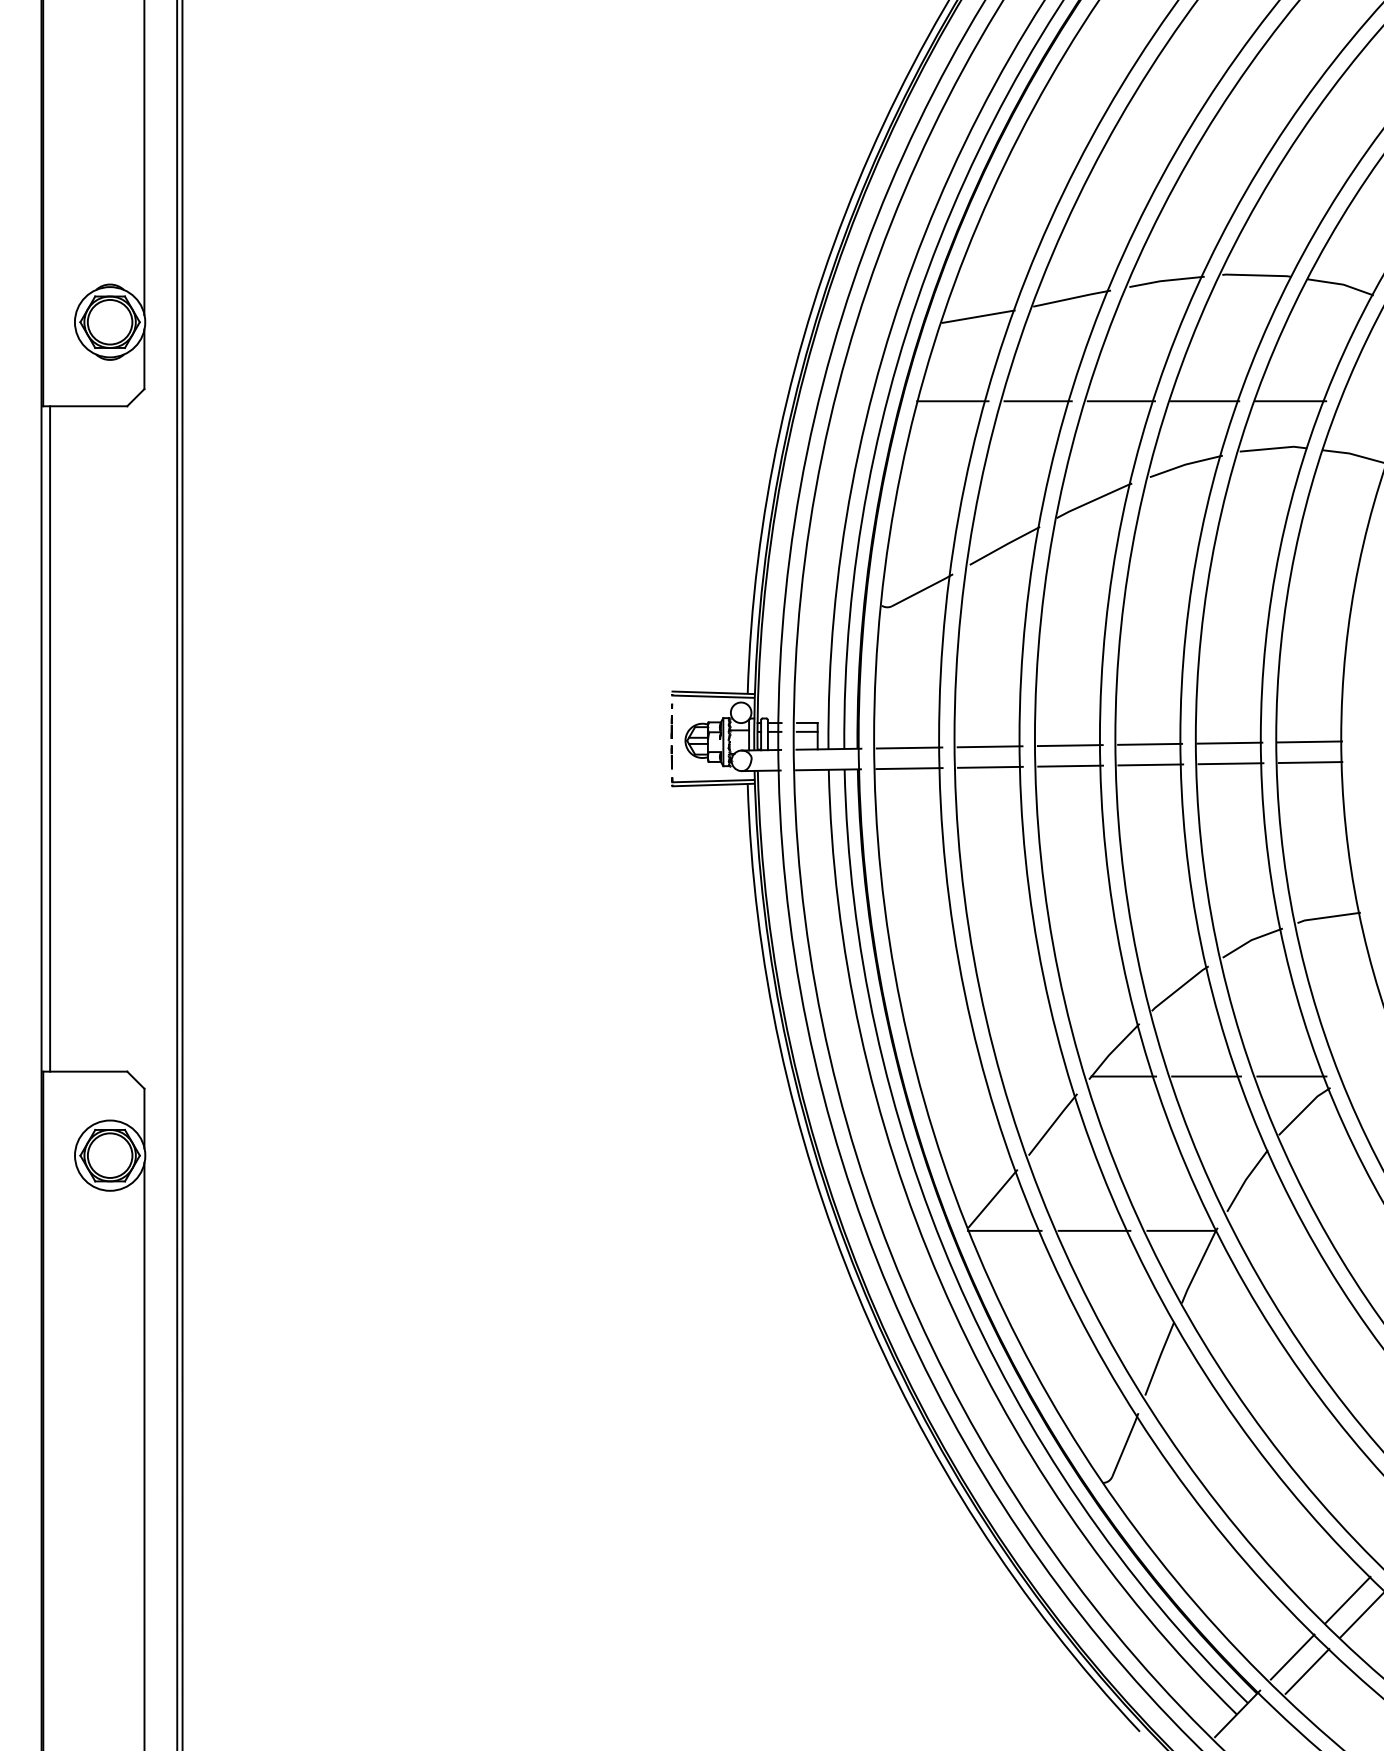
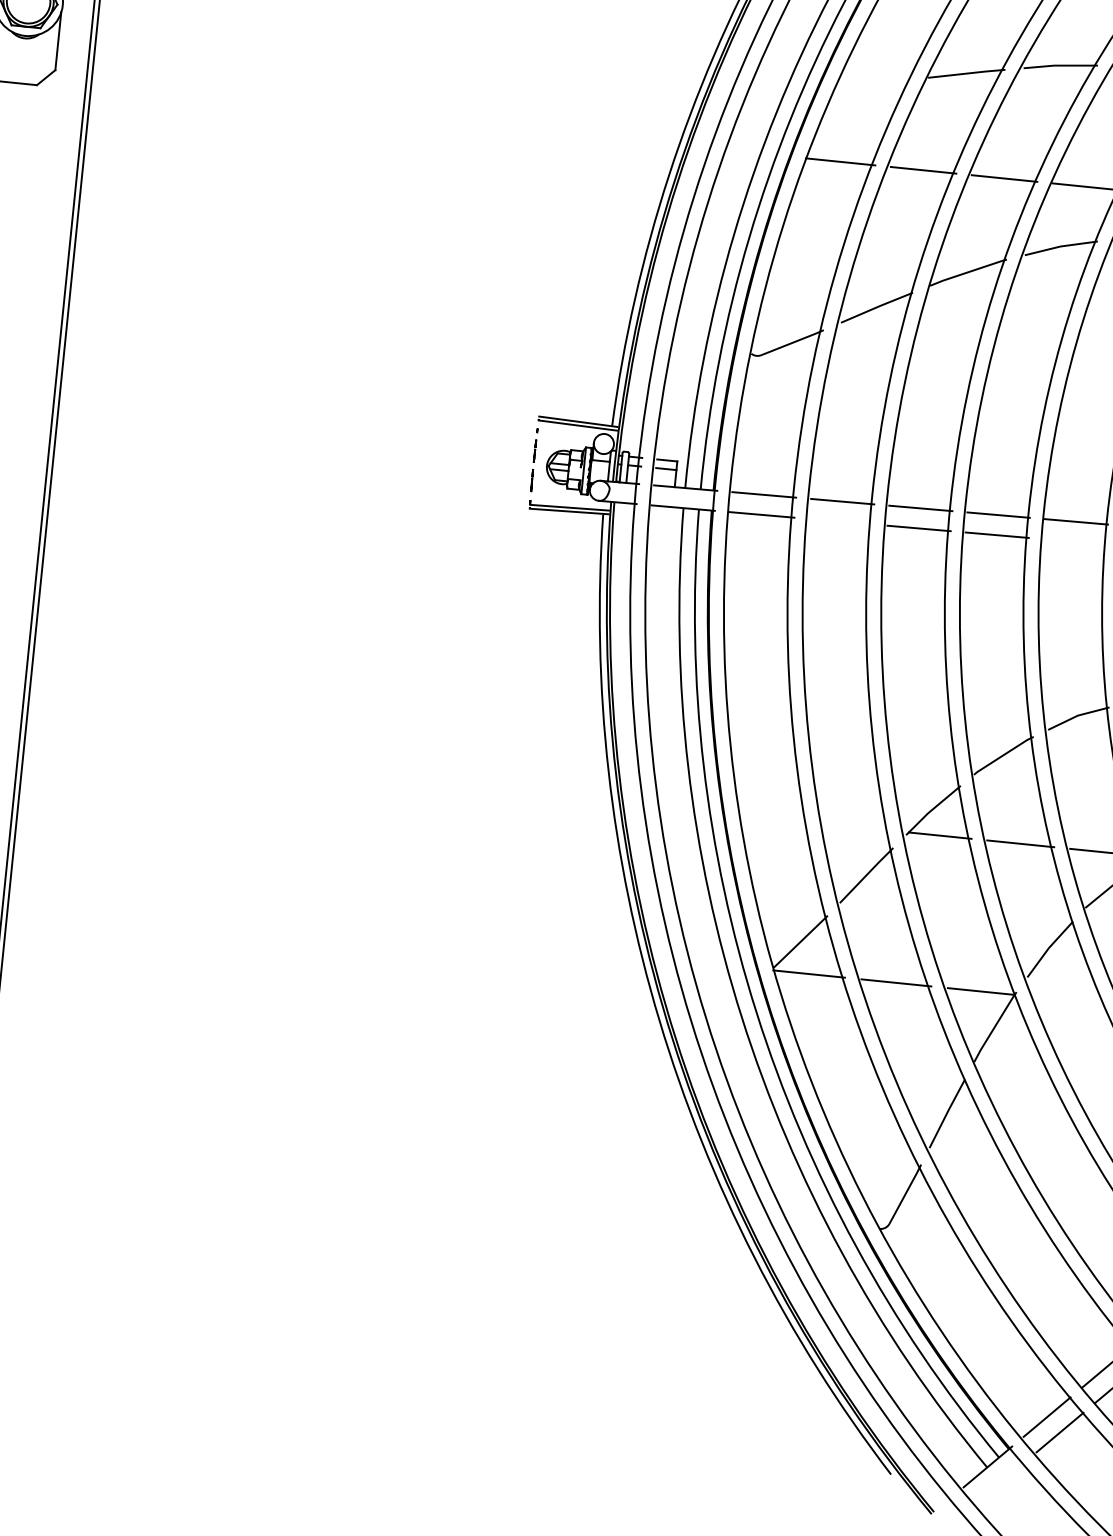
line: (978, 316) -> (873, 81), removed
line: (1230, 763) -> (1074, 541), removed
line: (990, 766) -> (841, 520), removed

